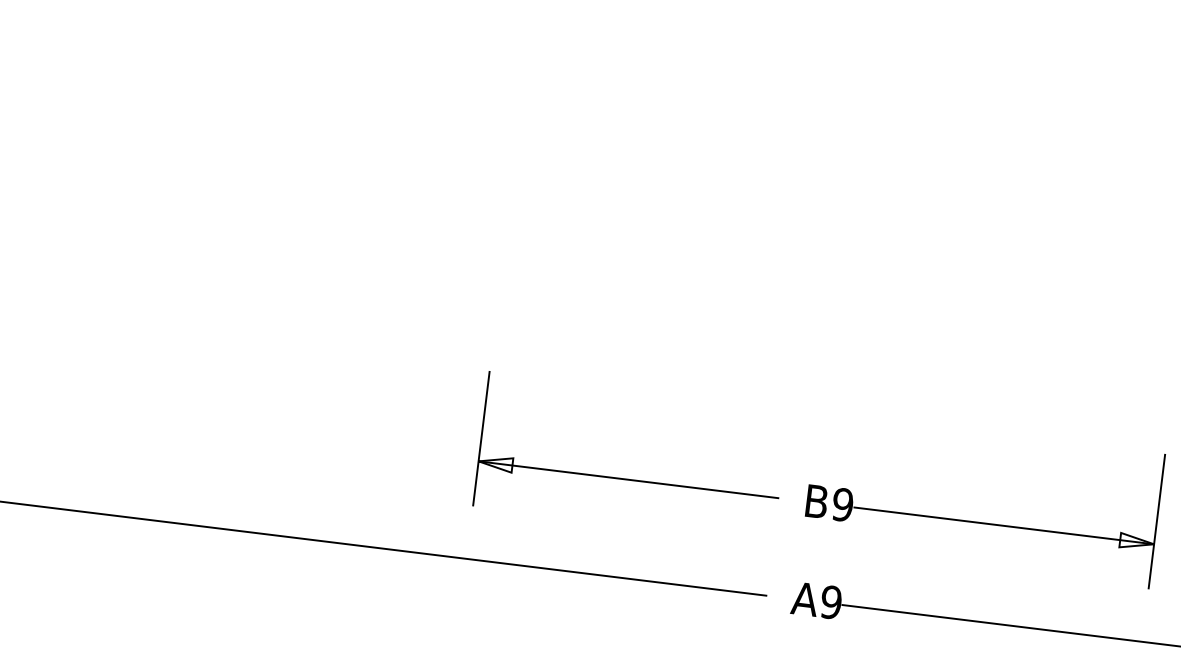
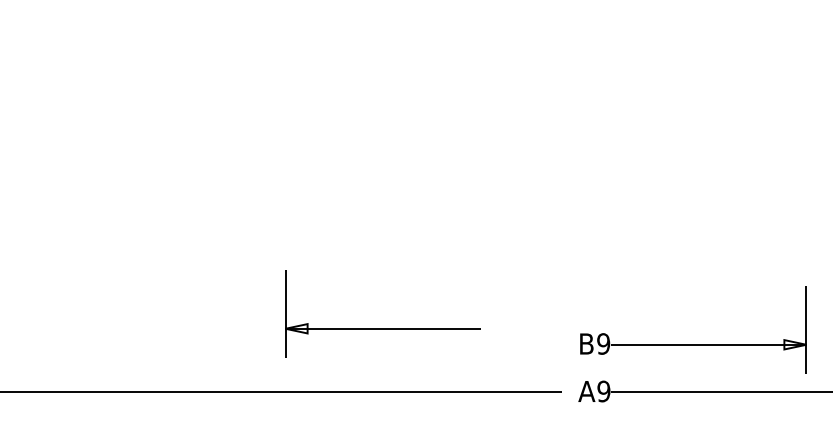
part: (627, 479) -> (382, 328), moved
part: (980, 522) -> (693, 344), moved

